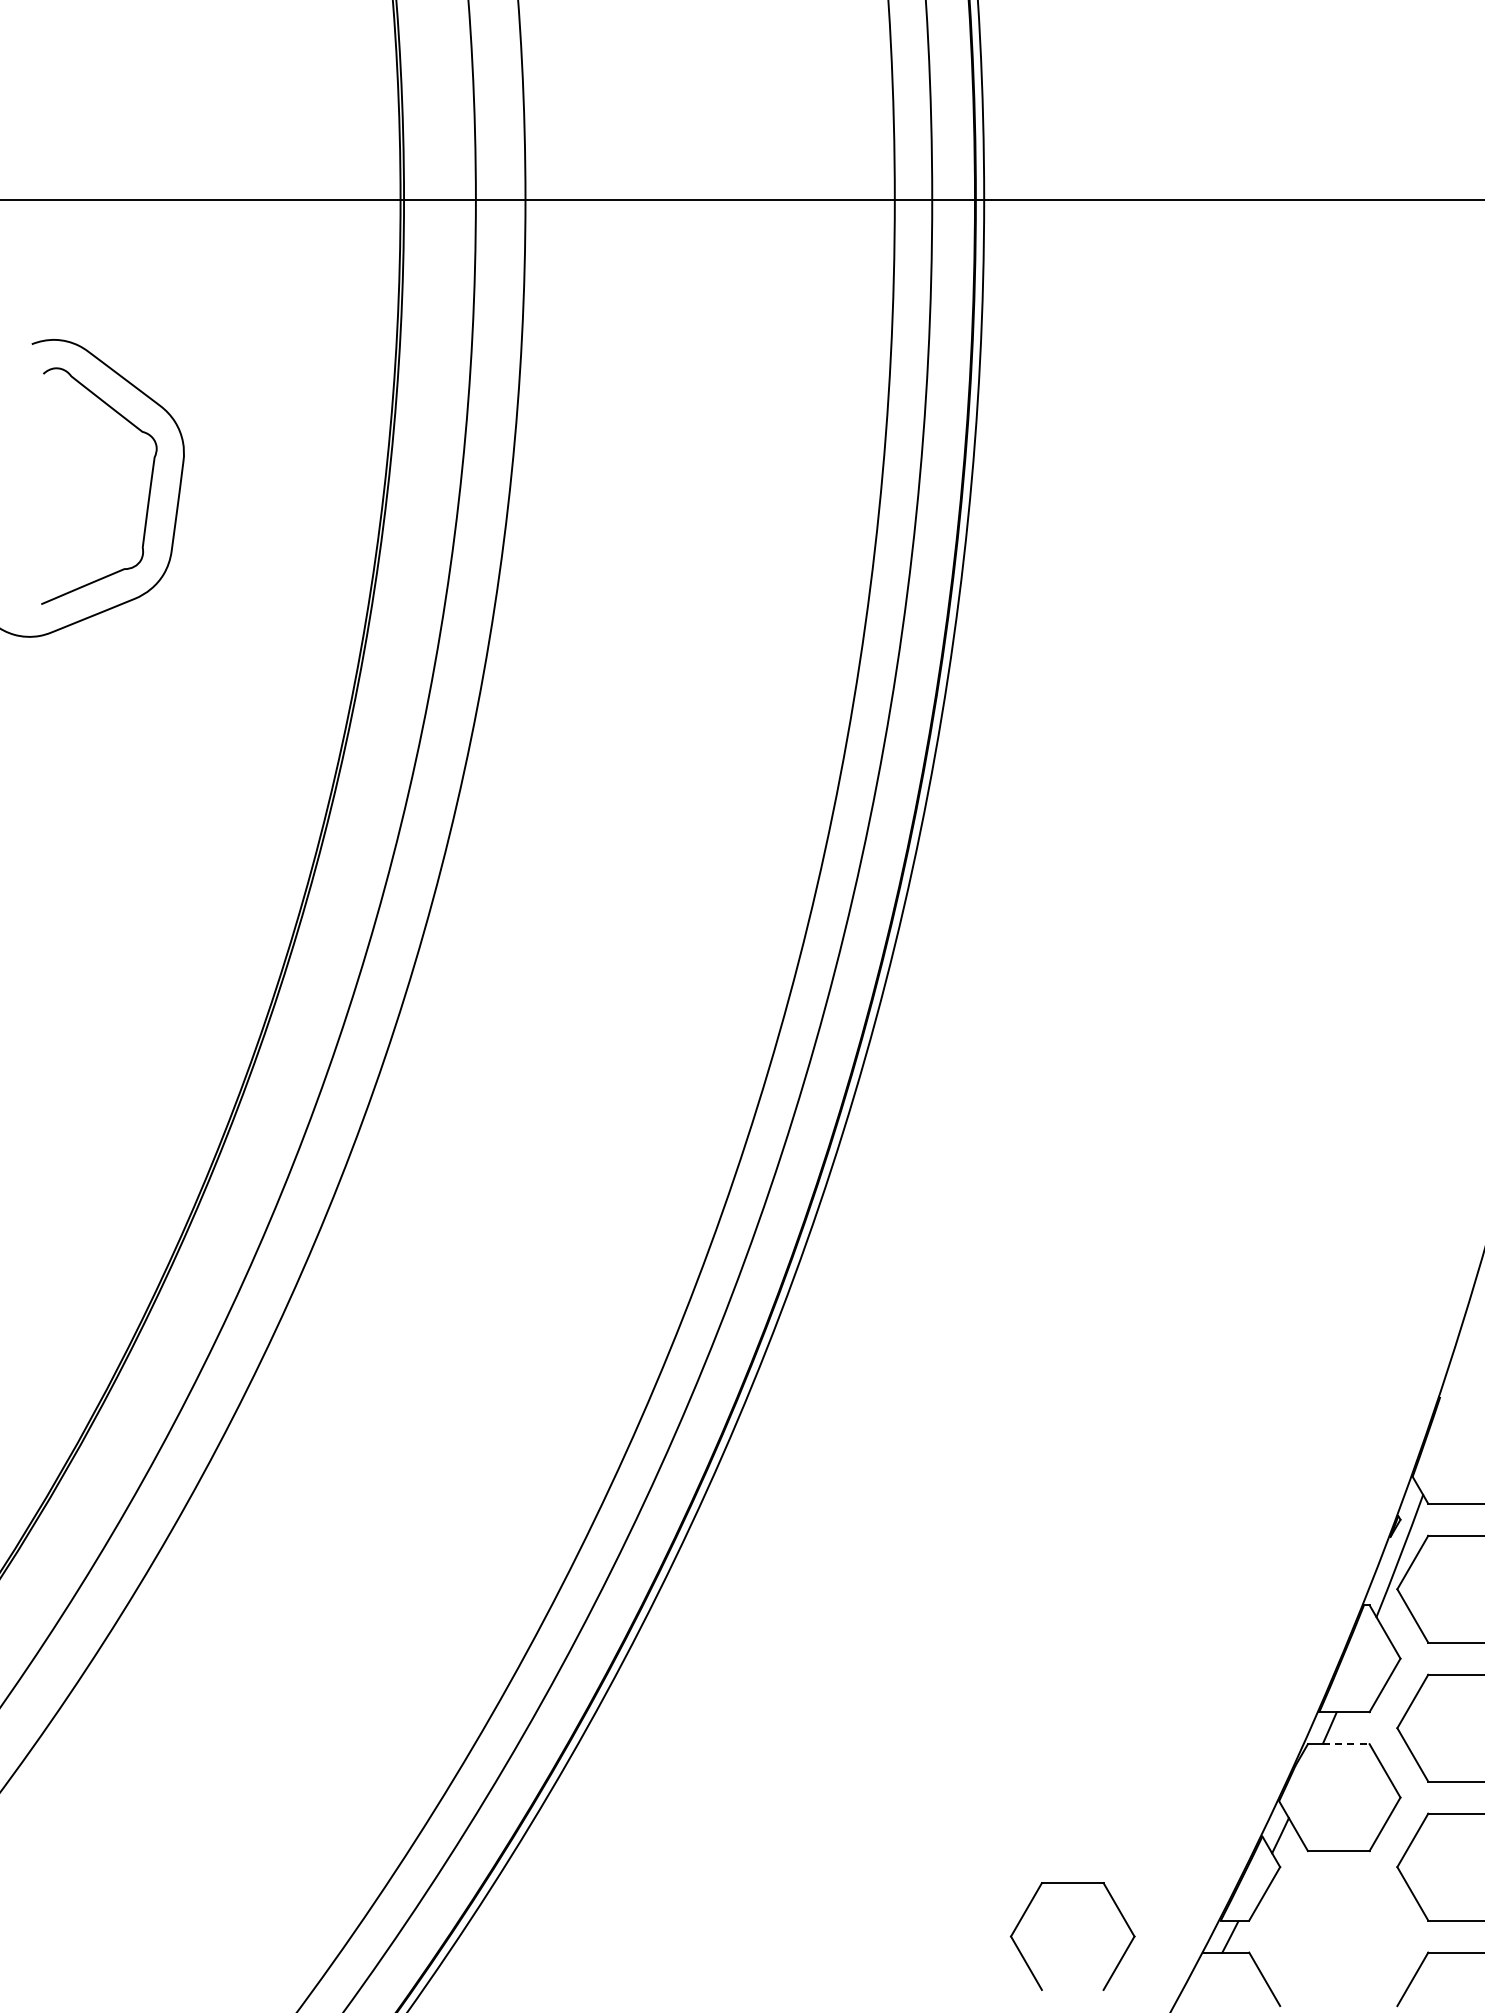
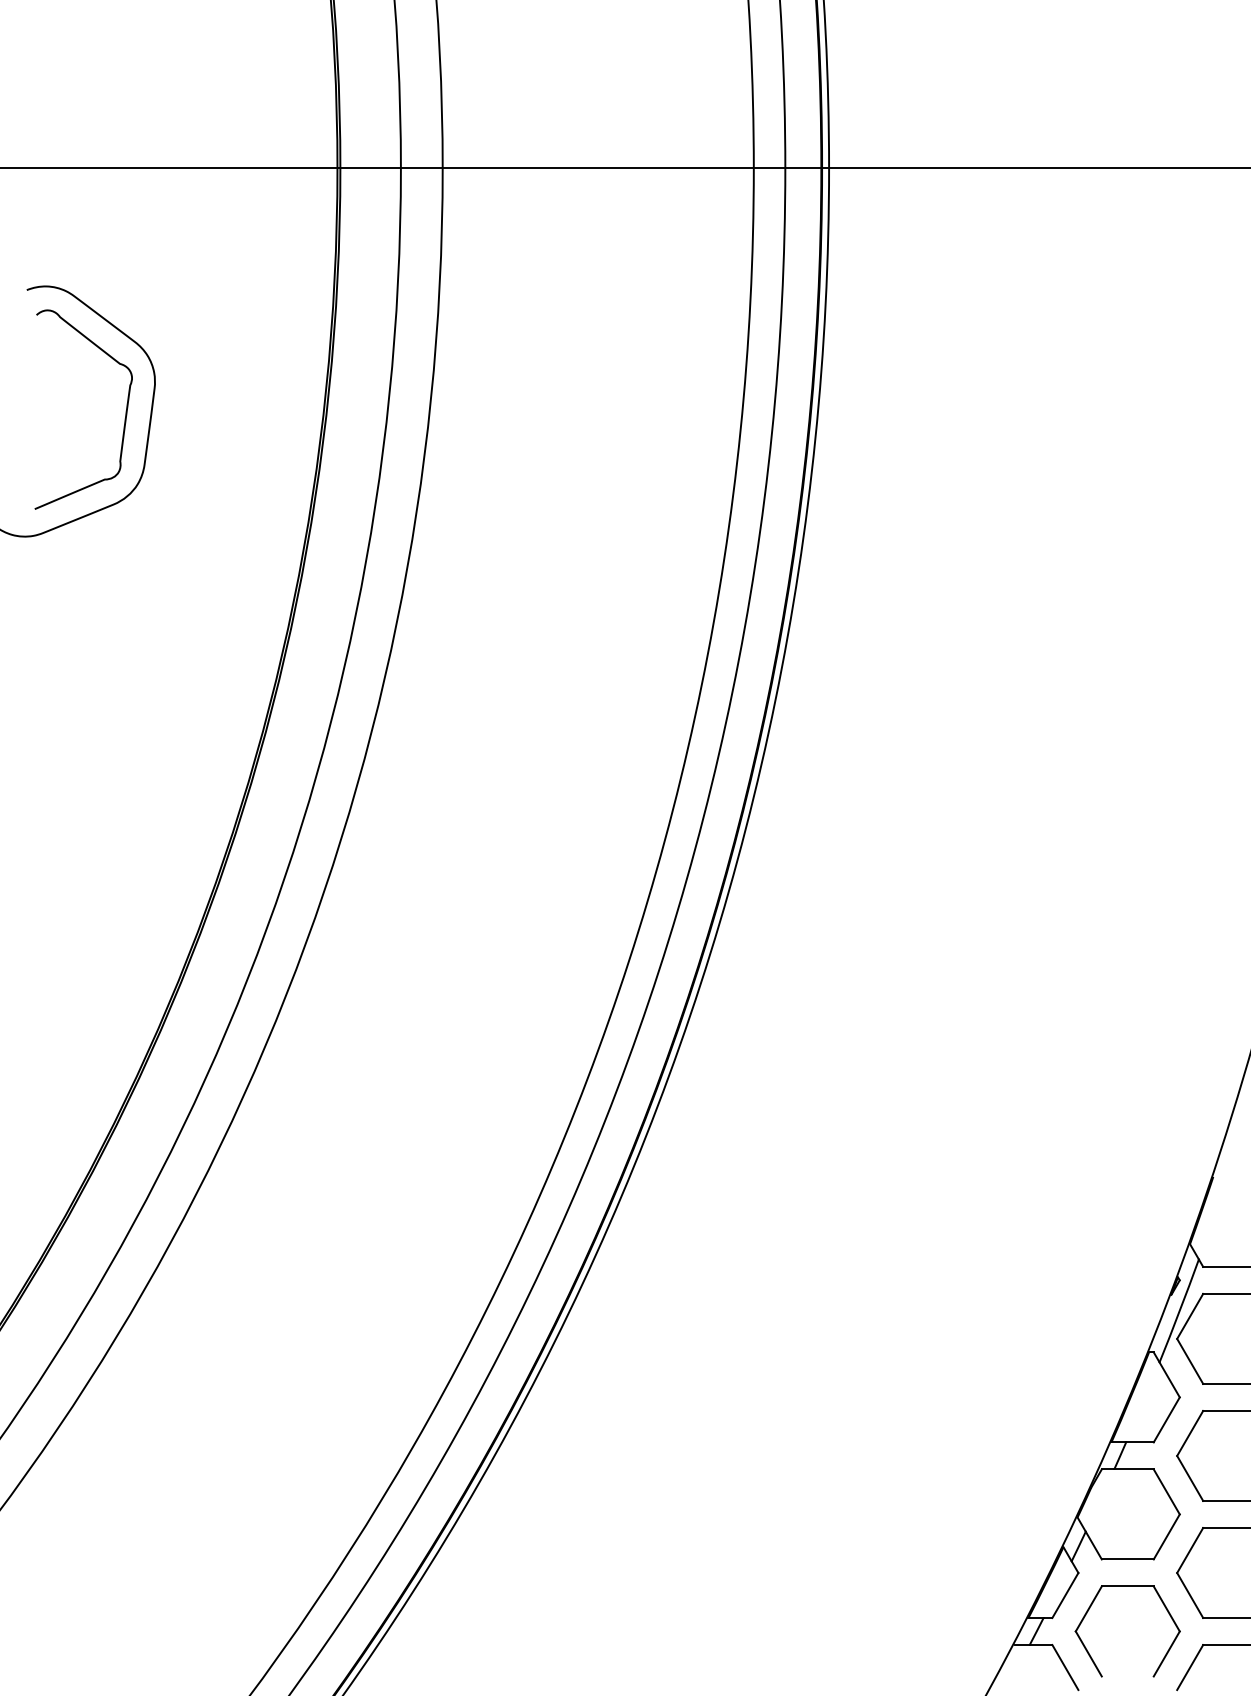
line: (1346, 1744) -> (1134, 1469), dashed -> solid
part: (1027, 1910) -> (1089, 1609), moved

